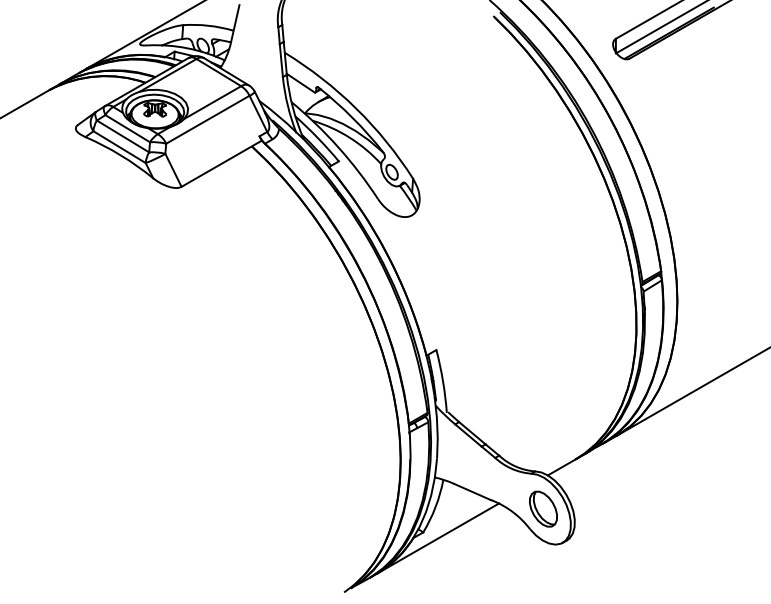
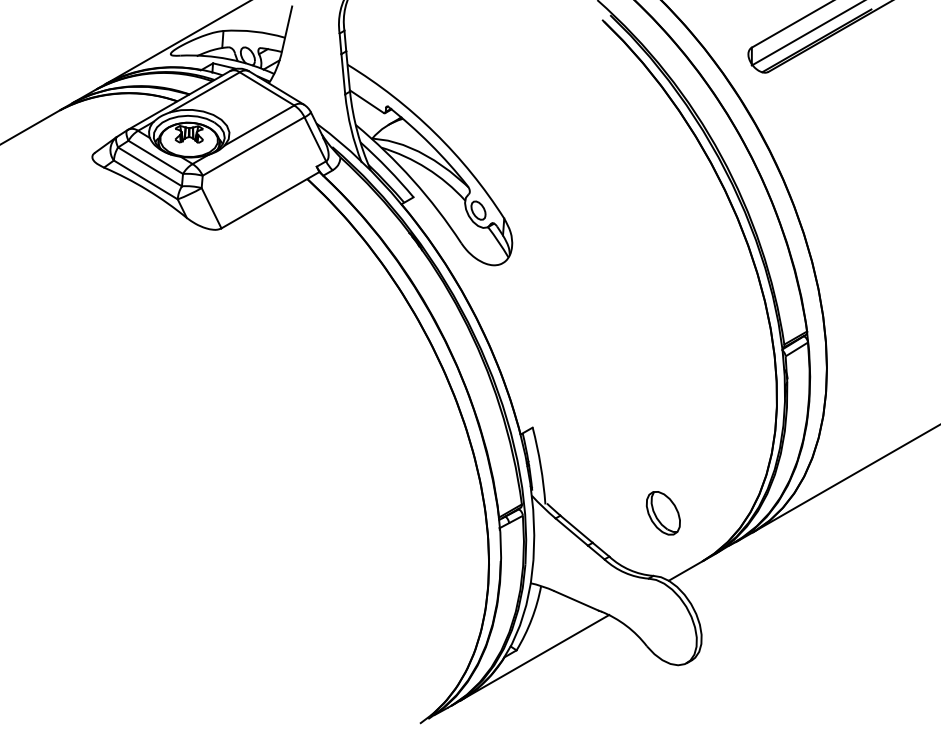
part: (543, 508) -> (663, 512), moved

